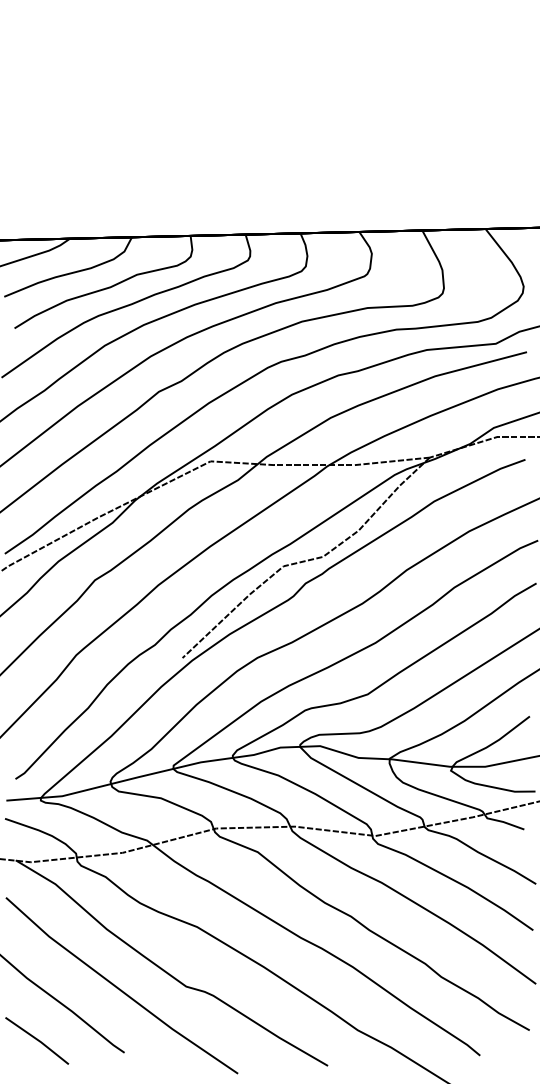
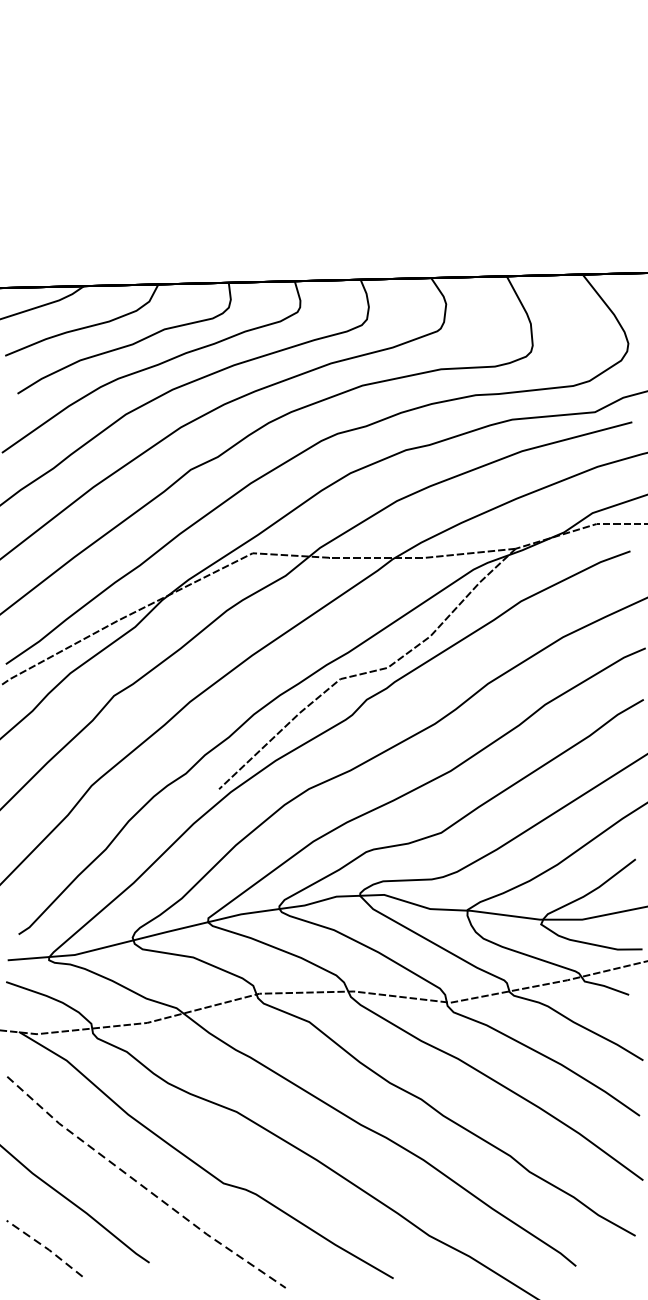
line: (119, 989) -> (143, 1186), solid -> dashed
line: (37, 1039) -> (45, 1246), solid -> dashed

